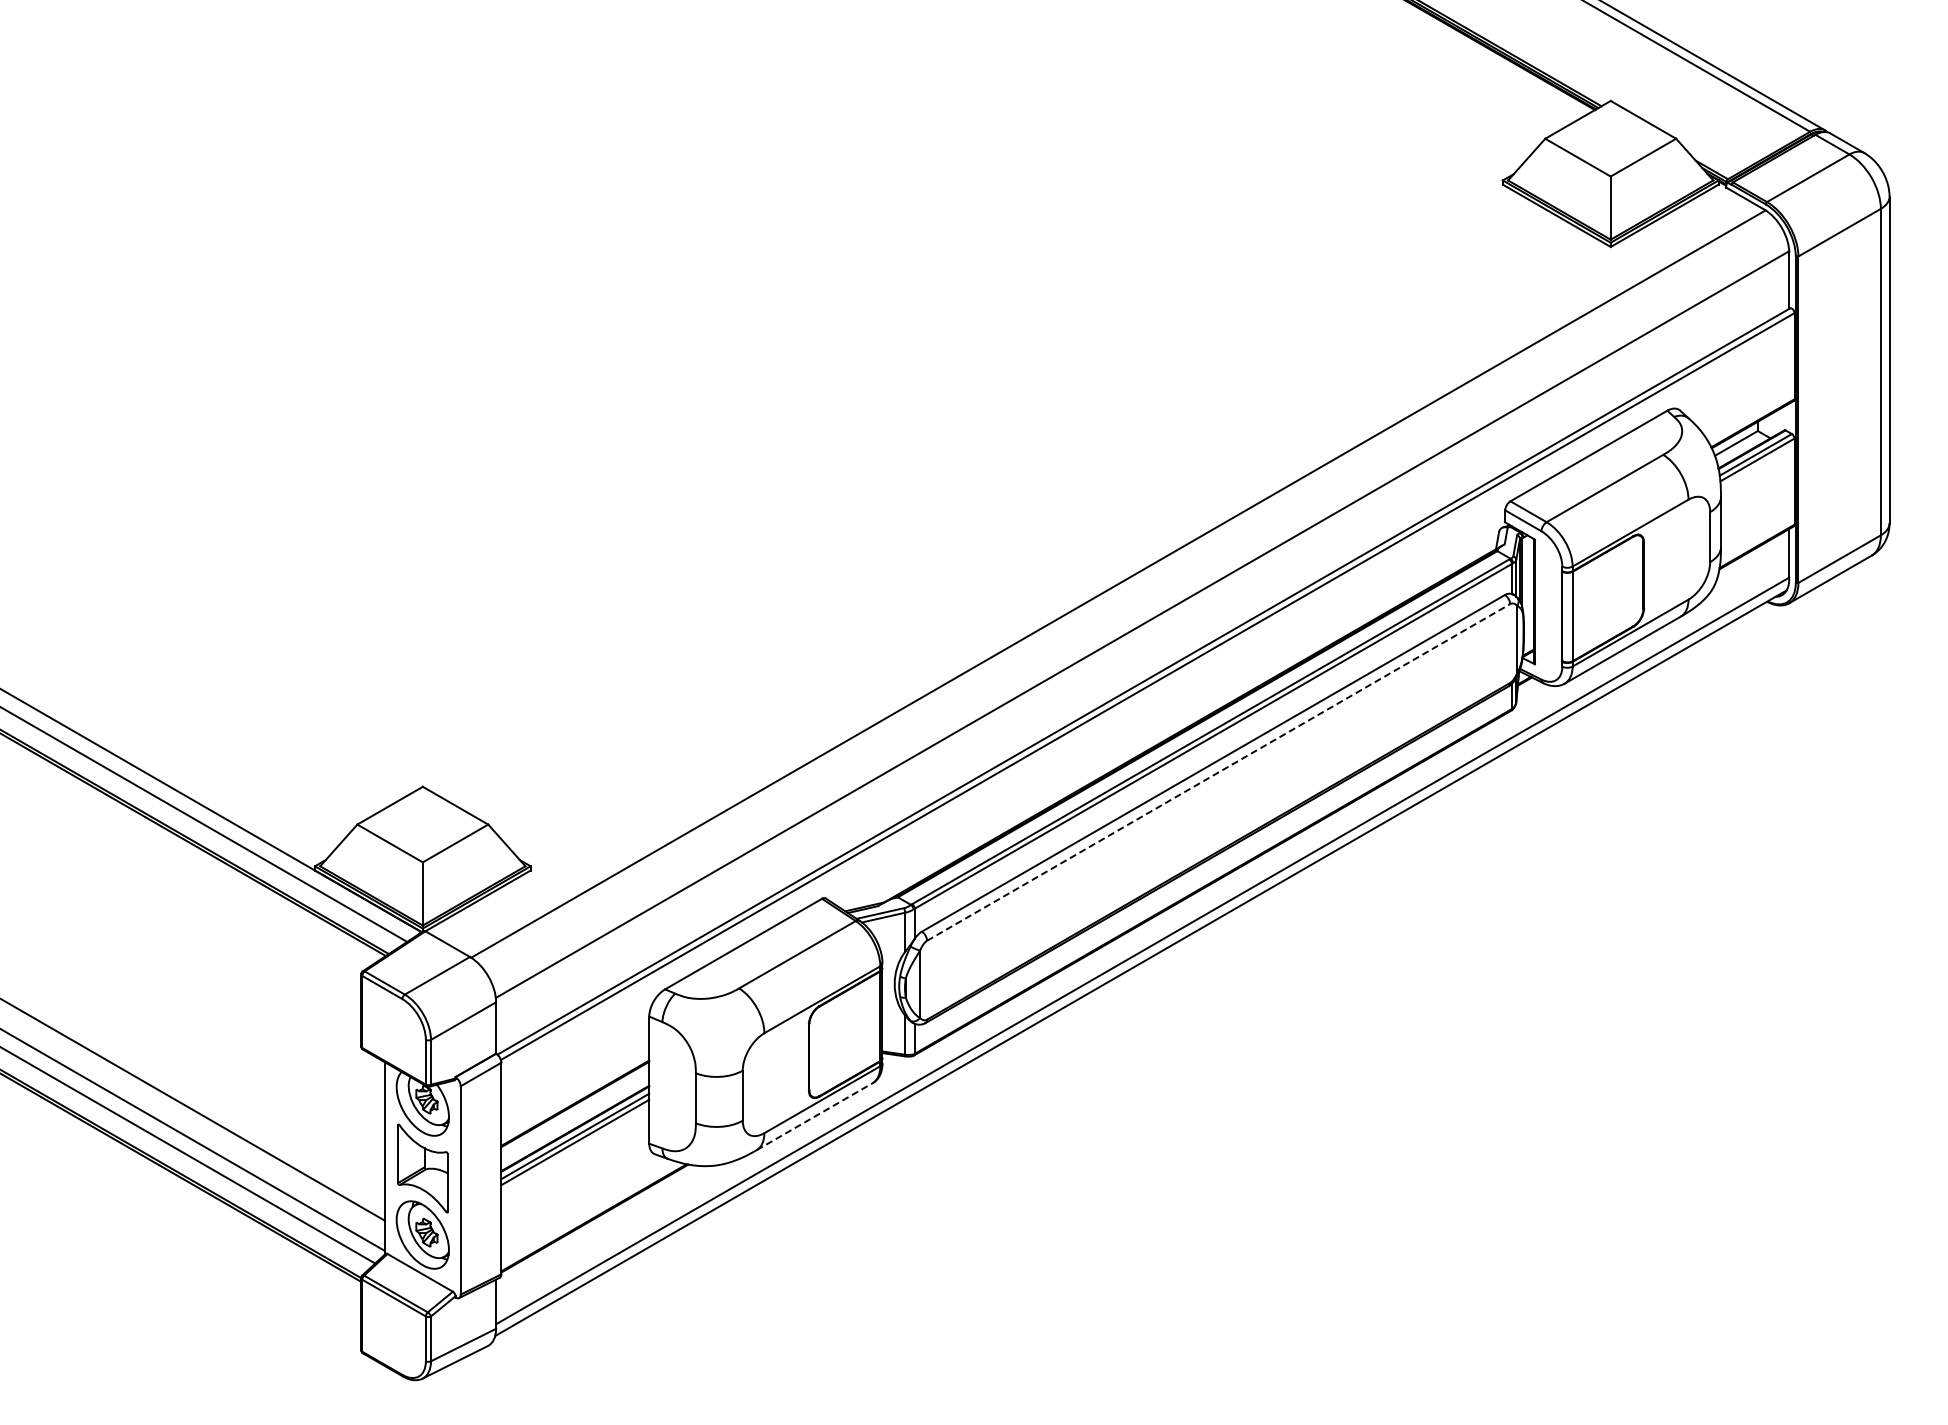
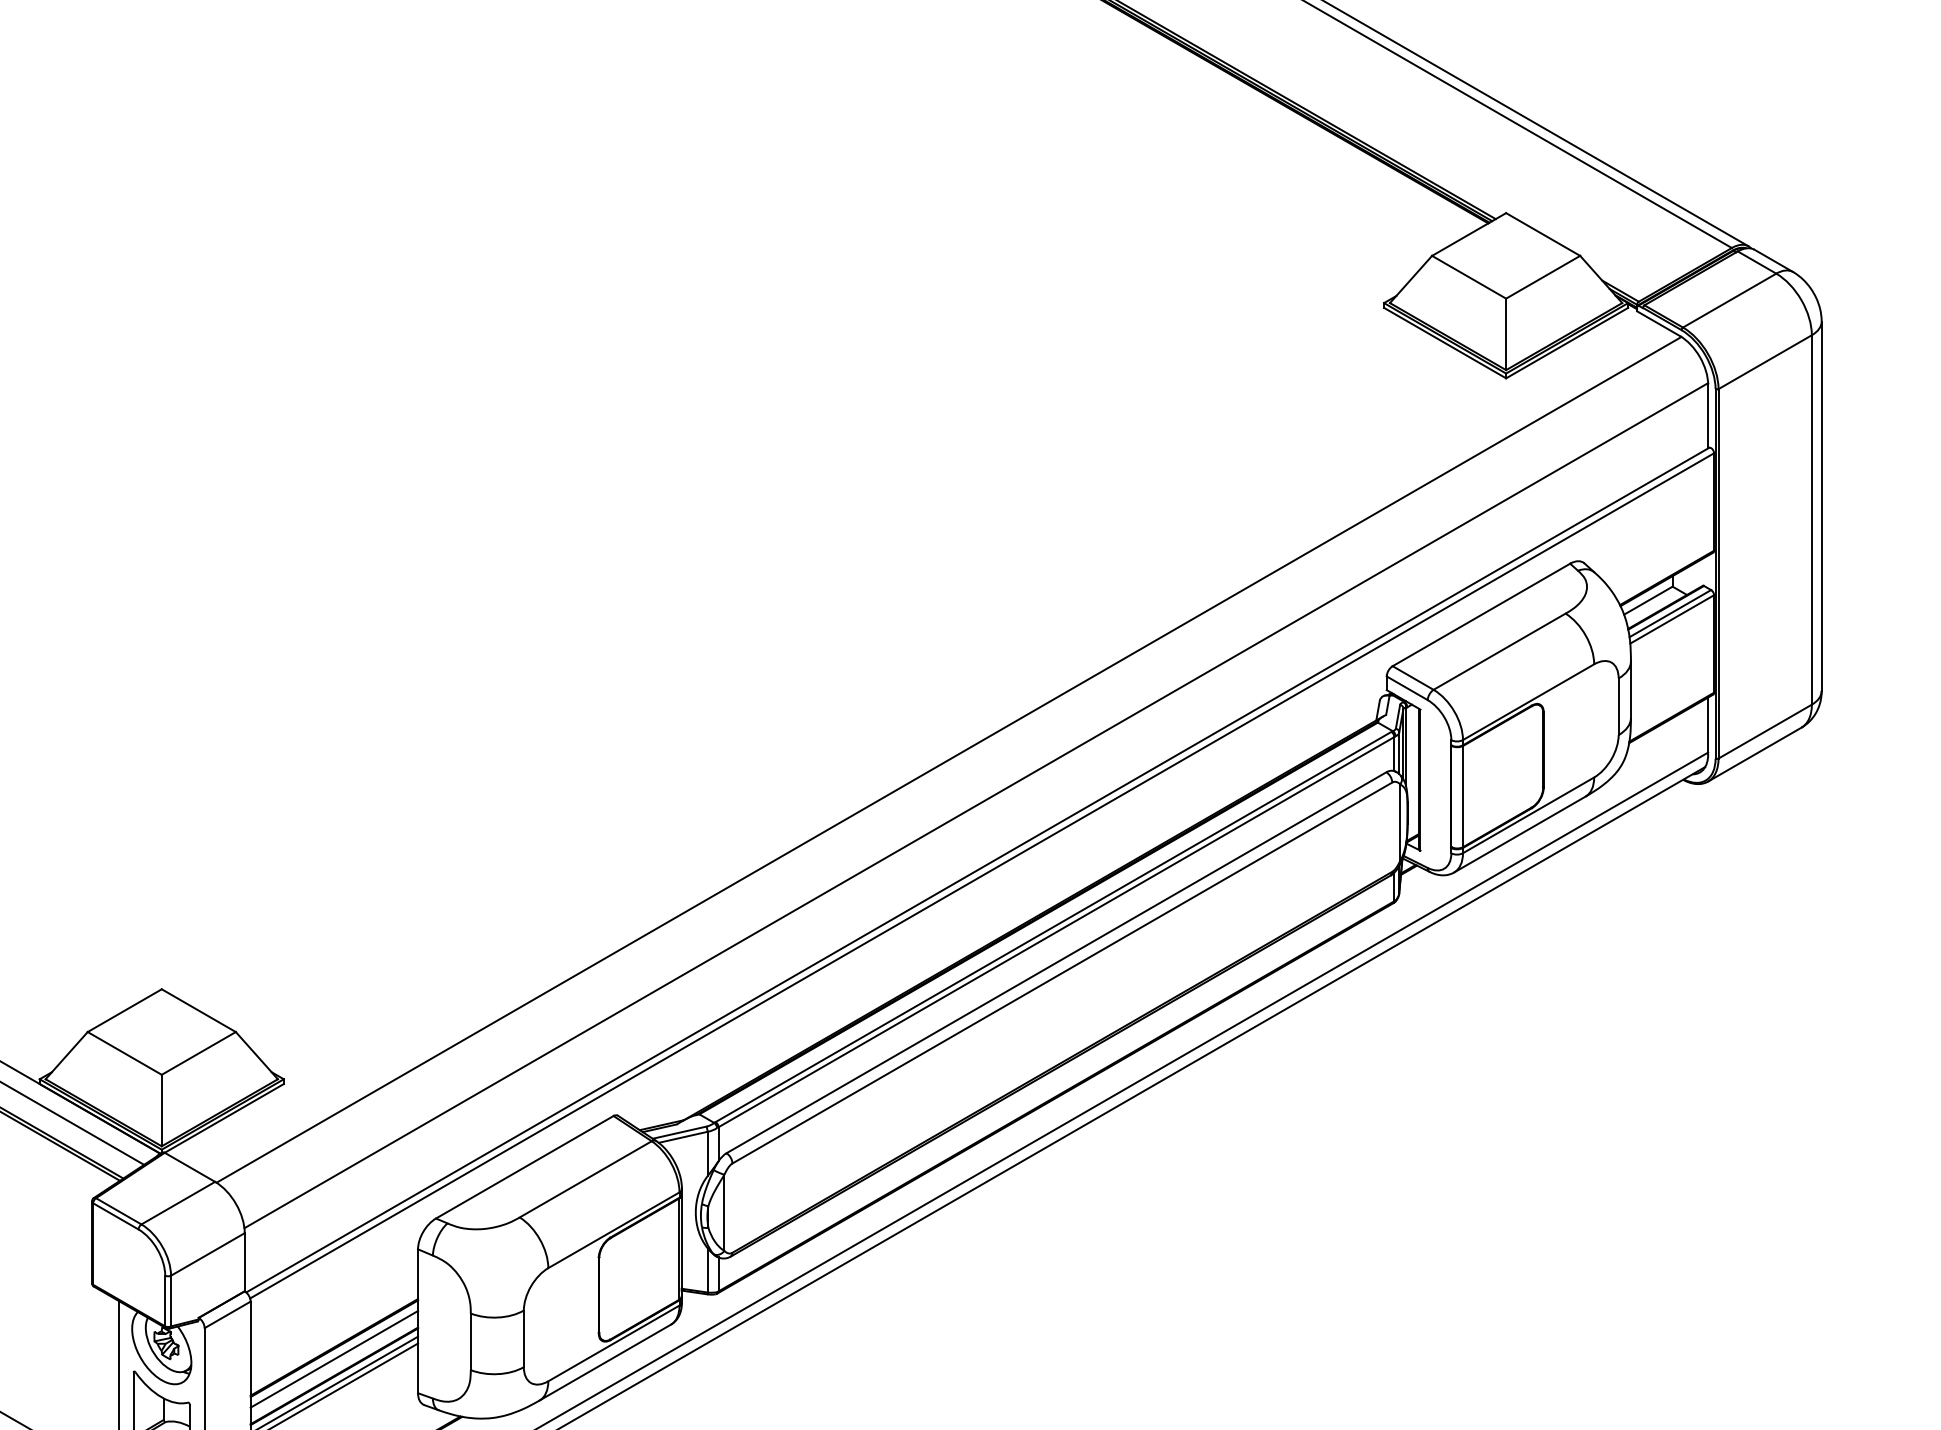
line: (1218, 772) -> (1062, 973), dashed -> solid
line: (575, 1113) -> (334, 1359), added
line: (815, 1116) -> (606, 1362), dashed -> solid

